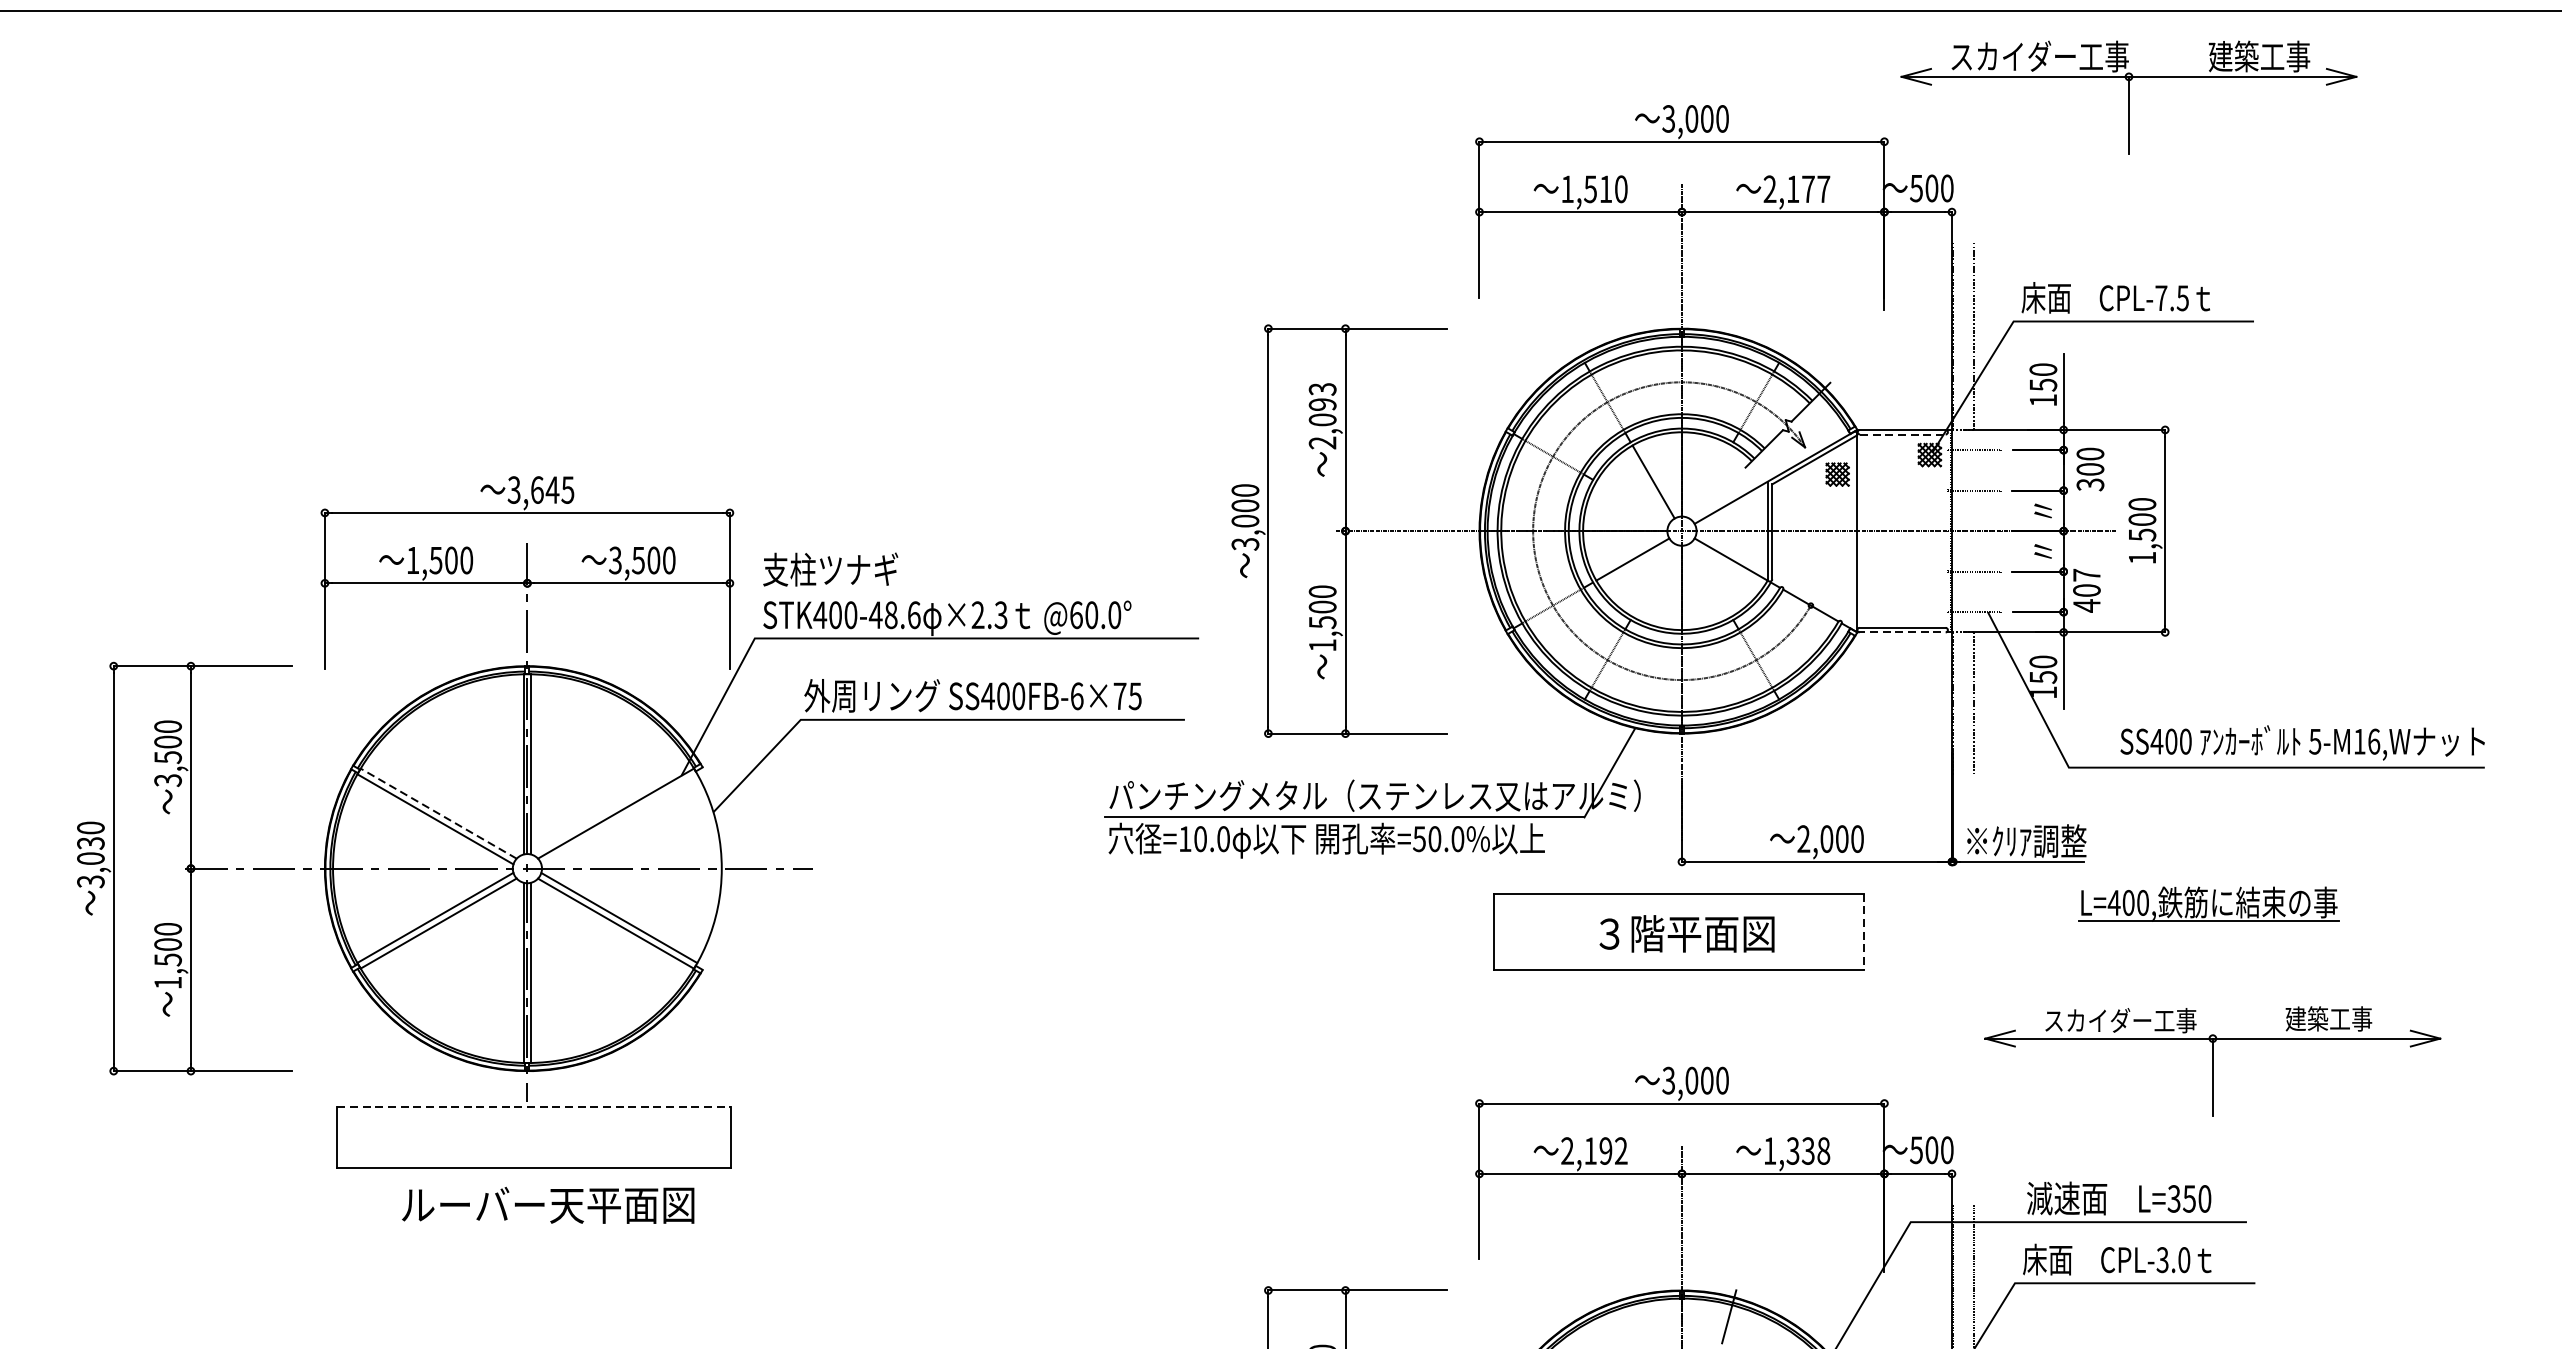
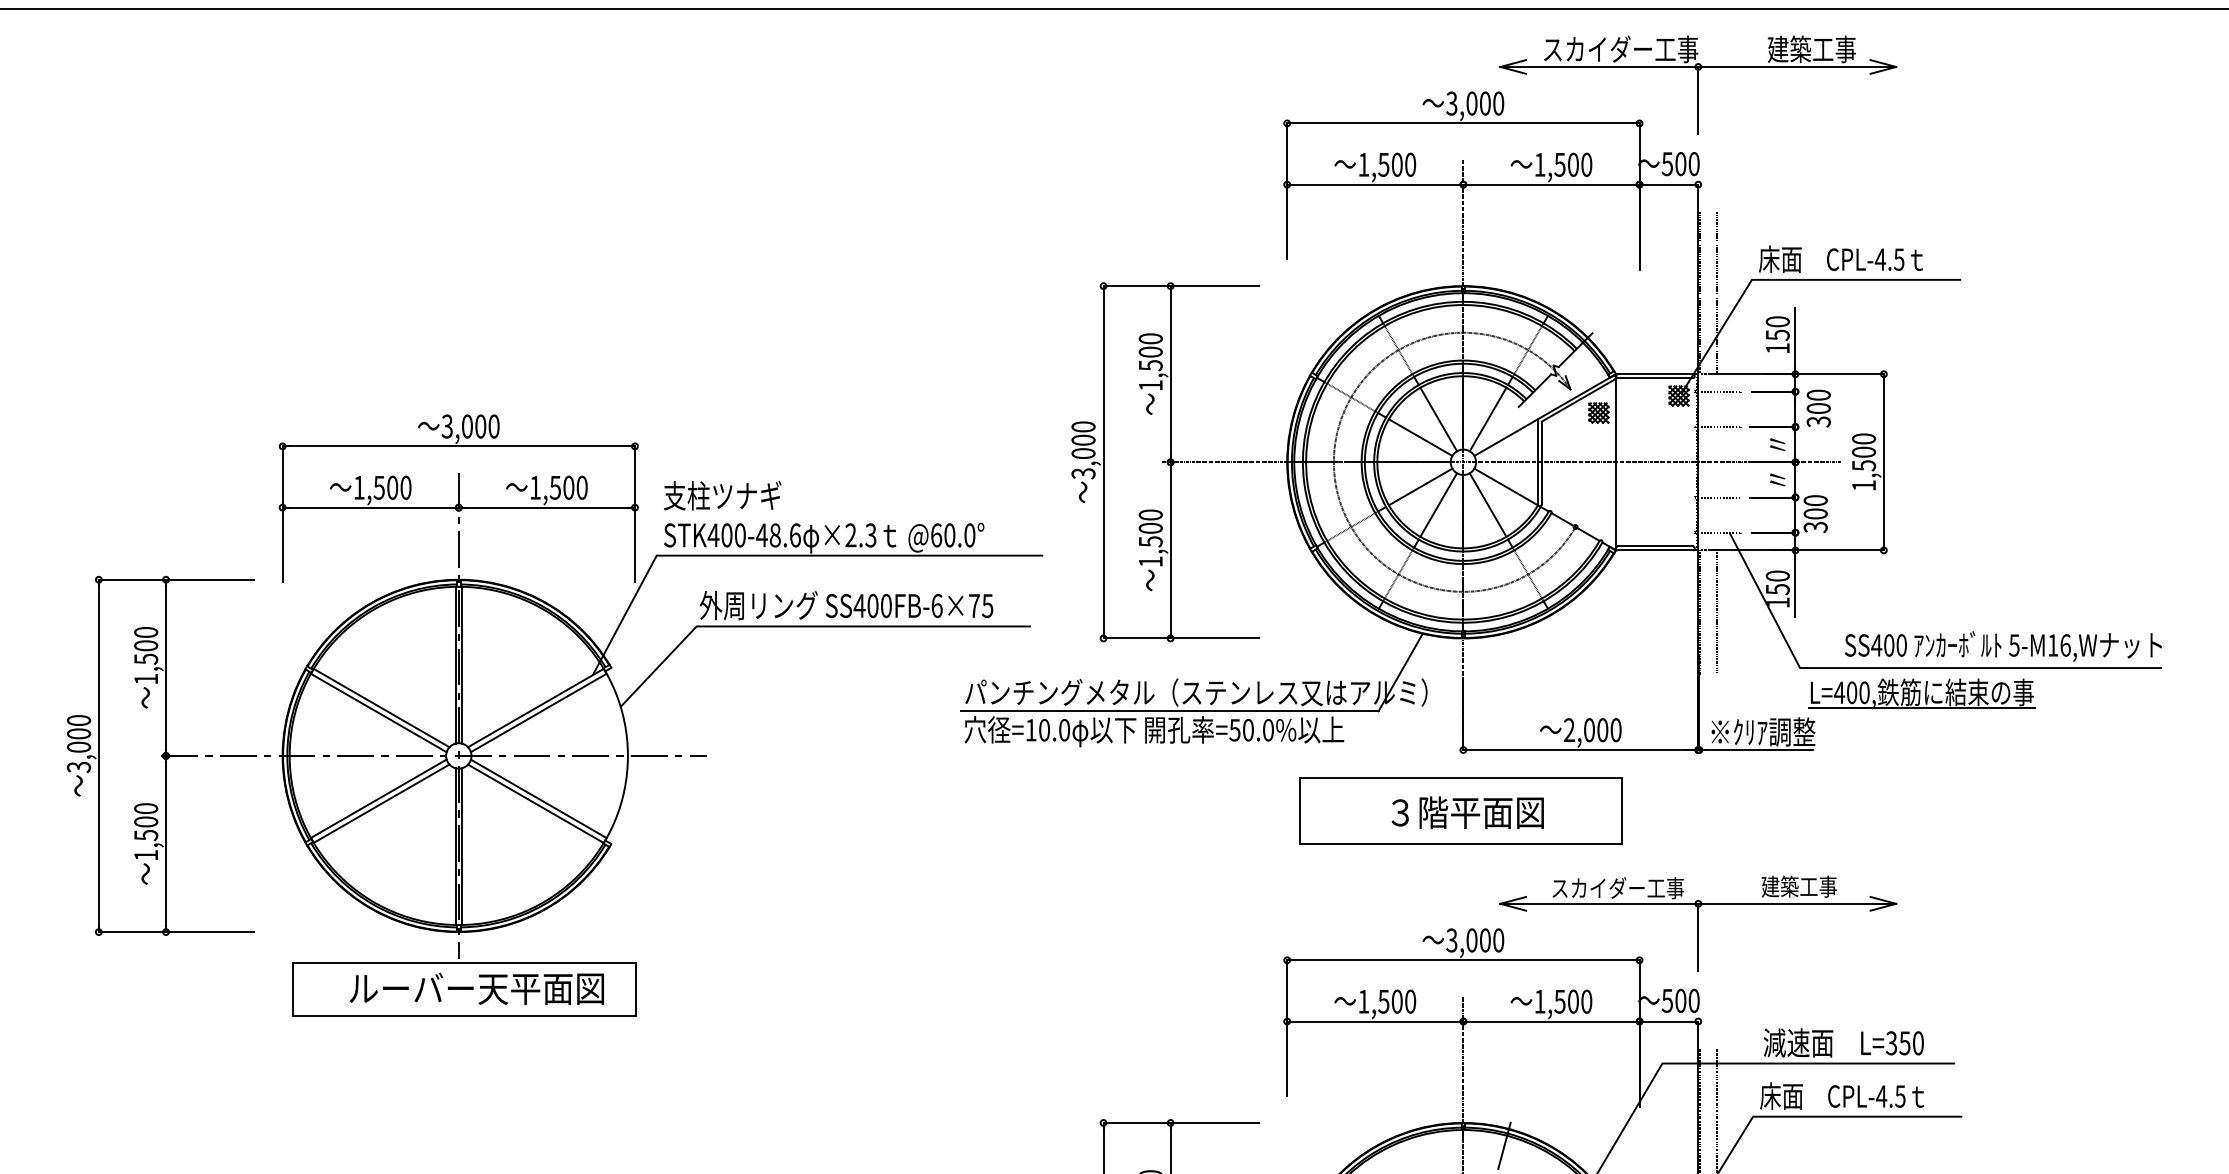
part: (2129, 96) -> (1698, 84), moved
text: (1605, 188) -> (1396, 164), 1,510 -> 1,500
text: (1797, 188) -> (1563, 164), 2,177 -> 1,500
text: (2161, 298) -> (1880, 259), CPL-7.5 -> CPL-4.5
text: (1322, 416) -> (1150, 362), 2,093 -> 1,500
line: (1903, 434) -> (1656, 378), dashed -> solid
line: (1709, 481) -> (1487, 419), added
text: (552, 490) -> (480, 426), 3,645 -> 3,000
line: (1632, 502) -> (1420, 437), added
text: (614, 560) -> (534, 487), 3,500 -> 1,500
line: (1653, 579) -> (1438, 504), added
line: (1709, 579) -> (1487, 504), added
text: (2086, 591) -> (1815, 514), 407 -> 300
line: (1905, 632) -> (1657, 550), dashed -> solid
text: (168, 779) -> (146, 678), 3,500 -> 1,500
line: (438, 812) -> (381, 707), dashed -> solid
line: (619, 818) -> (538, 712), added
text: (90, 842) -> (78, 733), 3,030 -> 3,000
part: (2208, 903) -> (1921, 693), moved
line: (1863, 932) -> (1621, 811), dashed -> solid
part: (2213, 1061) -> (1698, 923), moved
line: (535, 1106) -> (465, 962), dashed -> solid
text: (1594, 1150) -> (1387, 1001), 2,192 -> 1,500
text: (1808, 1150) -> (1573, 1001), 1,338 -> 1,500
text: (547, 1204) -> (476, 988), moved
text: (2172, 1260) -> (1890, 1096), CPL-3.0 -> CPL-4.5

